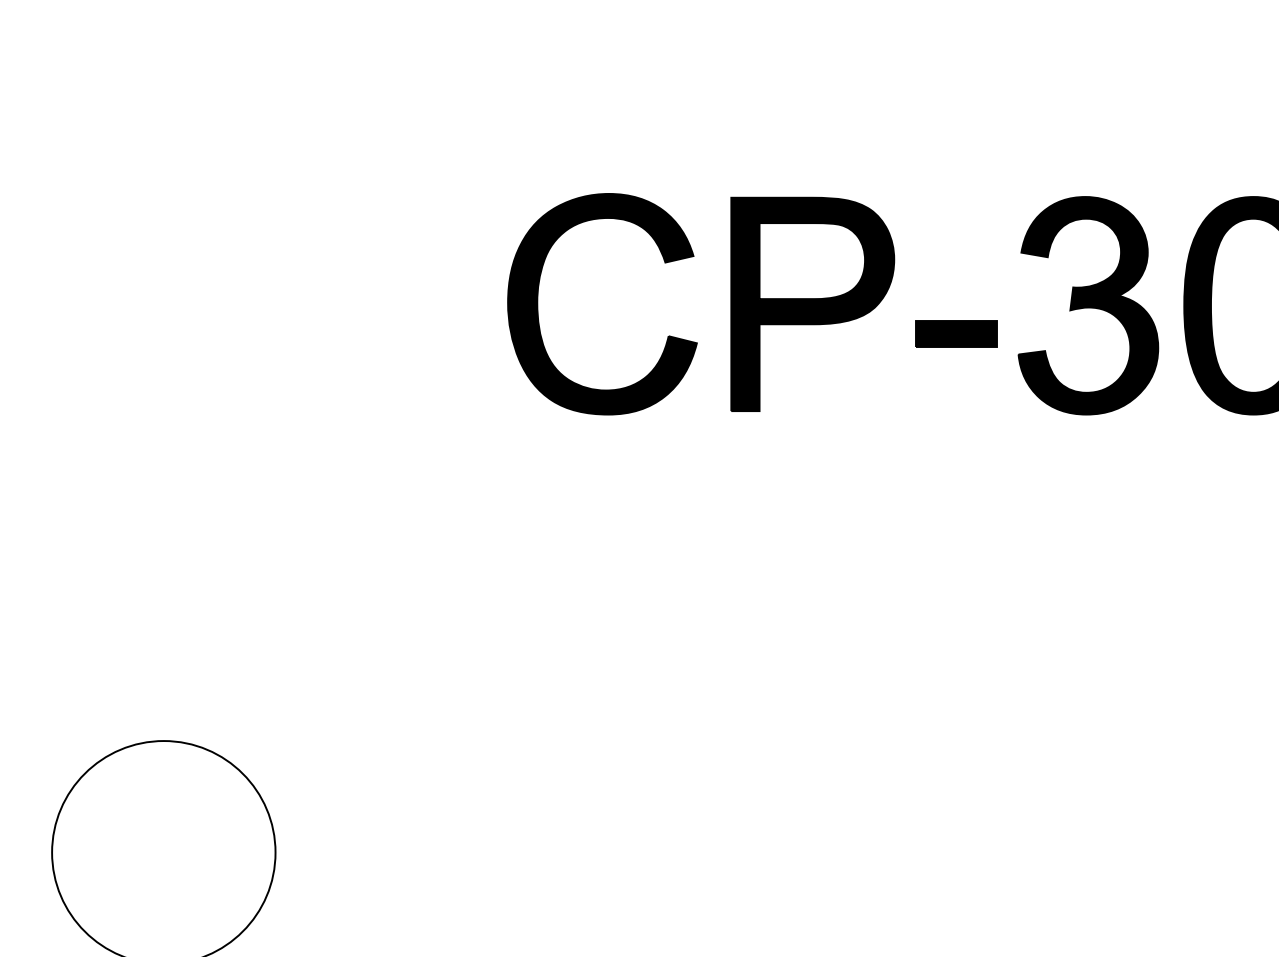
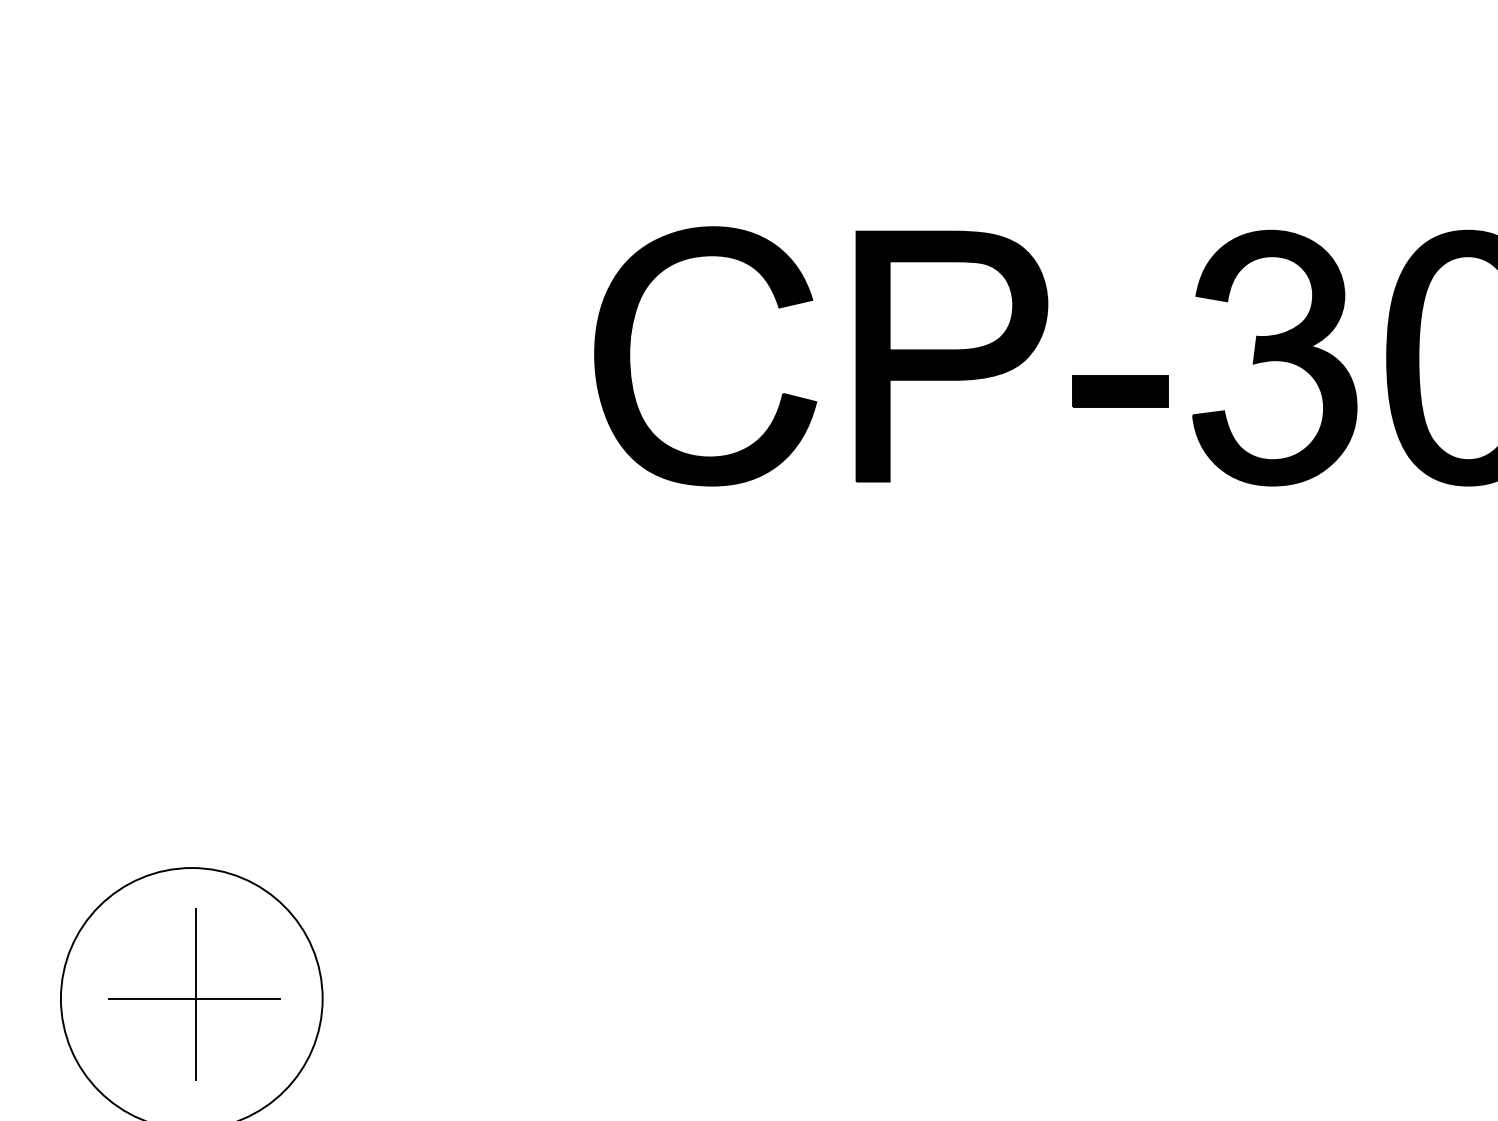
part: (166, 849) -> (194, 994), added

